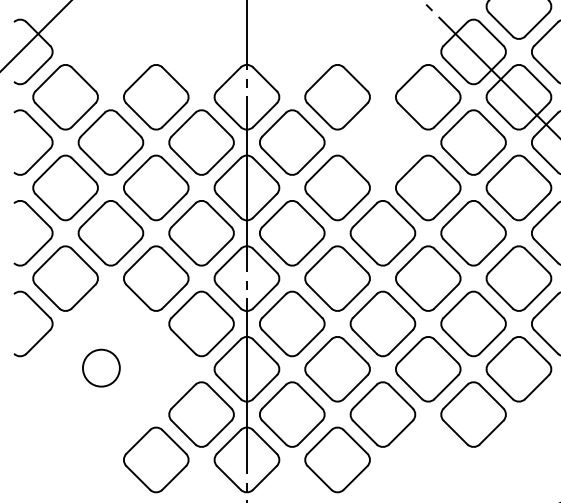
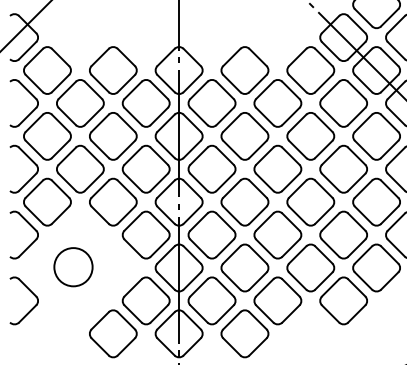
part: (382, 142) -> (277, 103), added
circle: (101, 368) -> (73, 267), size x1.43
part: (42, 403) -> (30, 292), added

